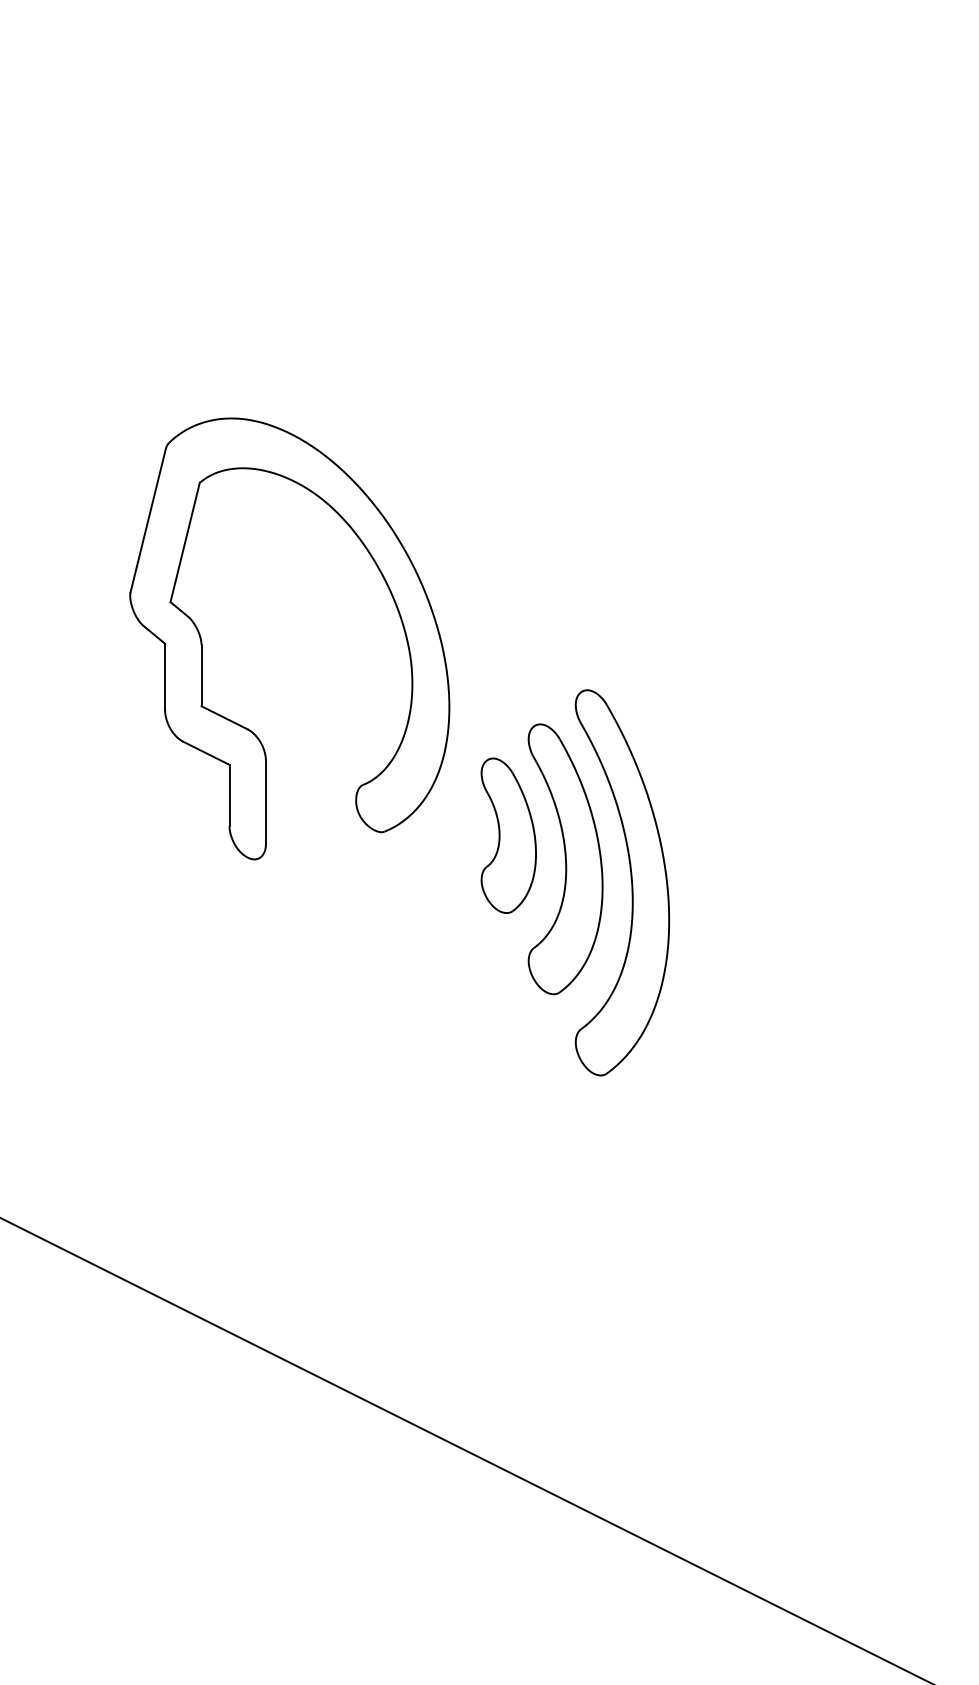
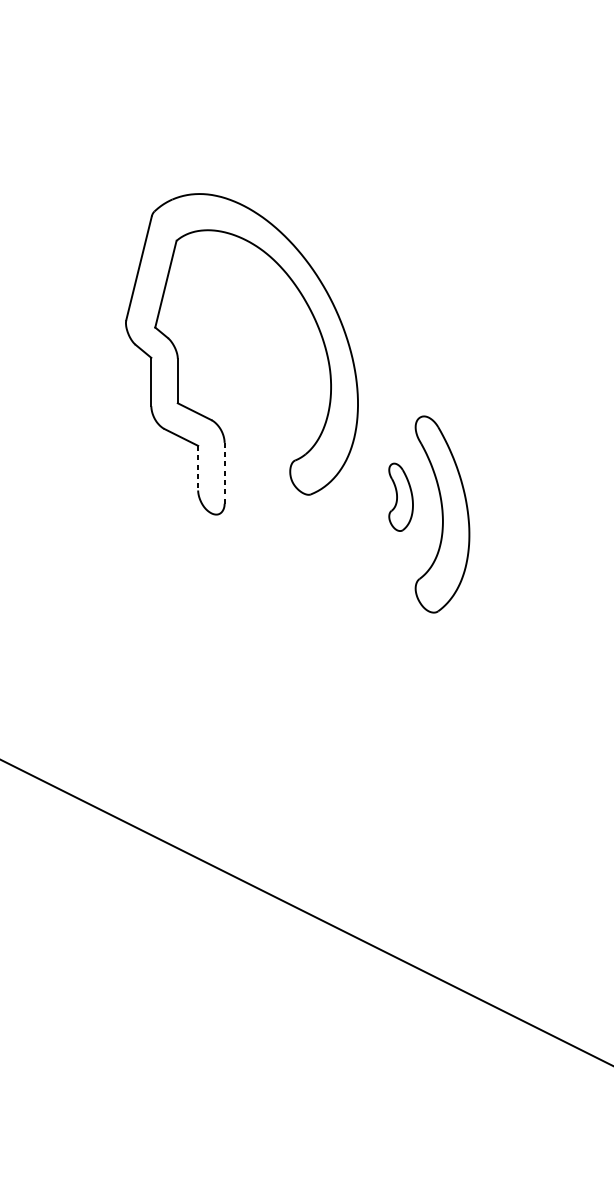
line: (229, 795) -> (198, 468), solid -> dashed
line: (265, 802) -> (224, 473), solid -> dashed
part: (508, 835) -> (400, 497), size x0.6
part: (630, 878) -> (489, 528), removed

